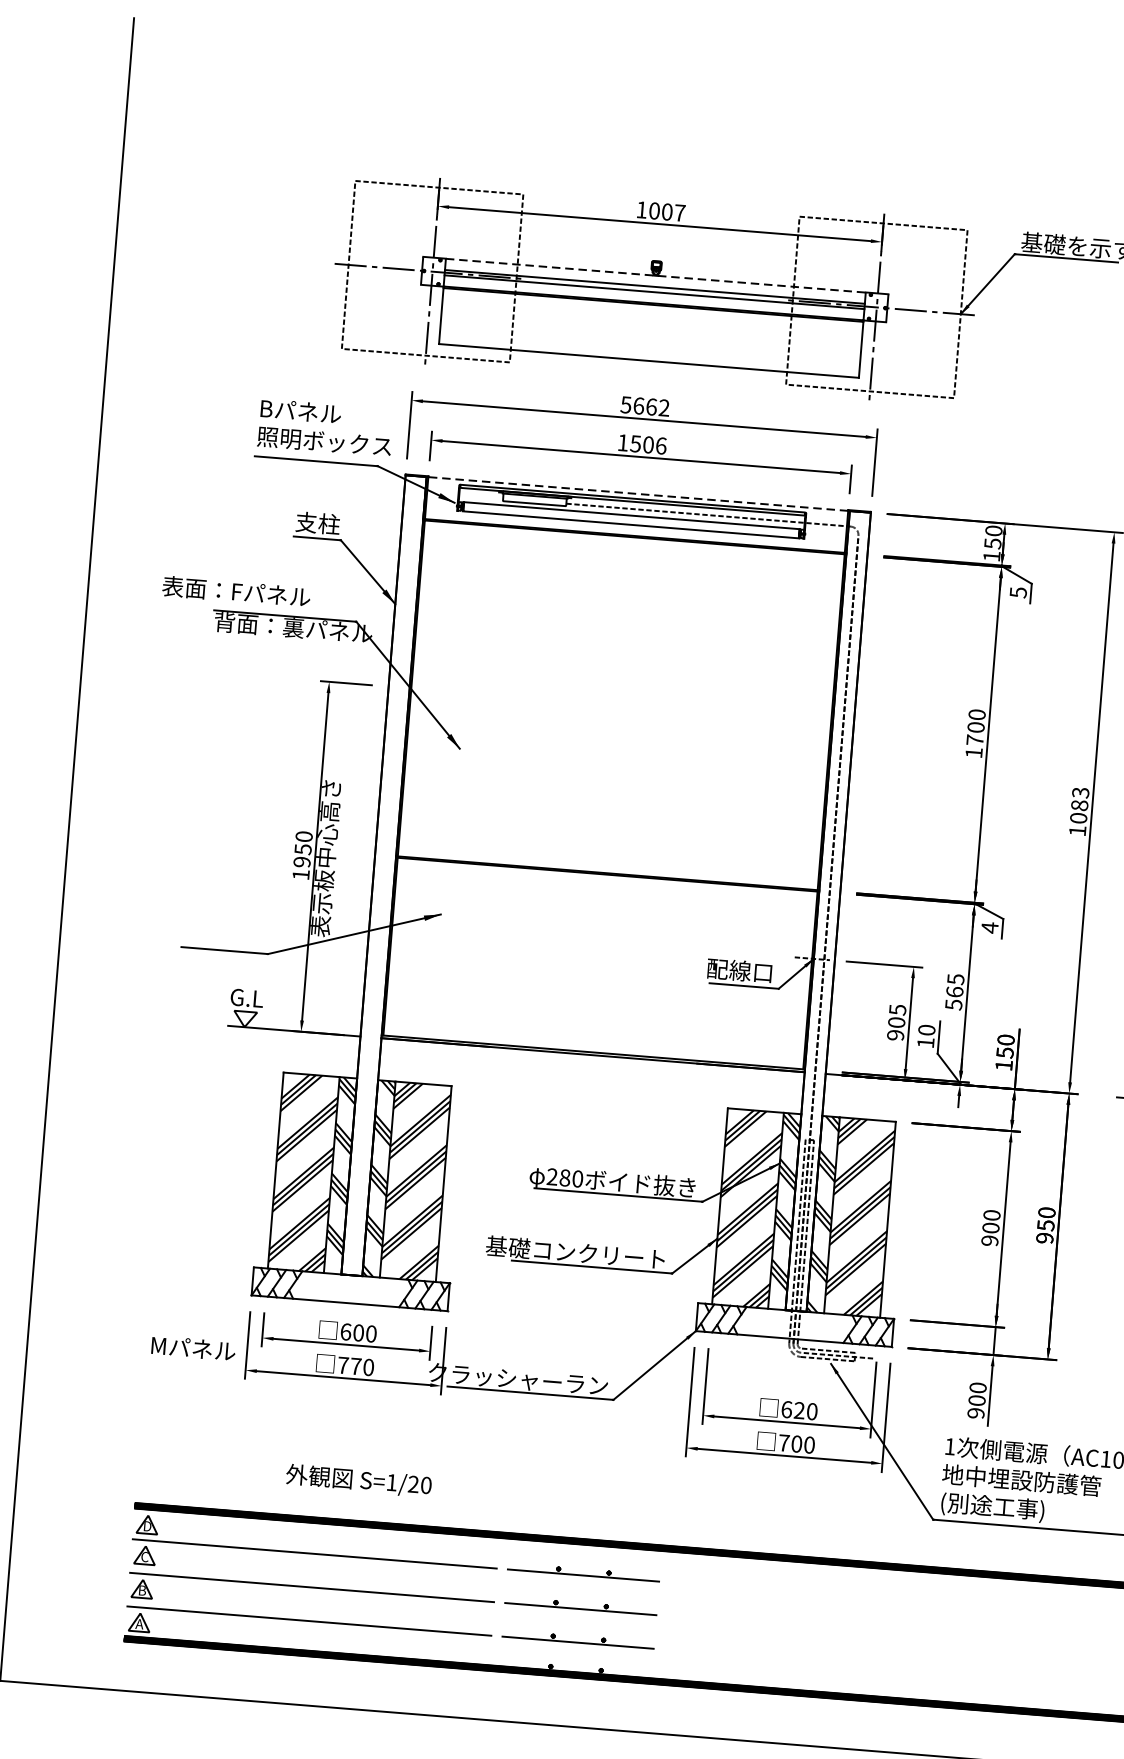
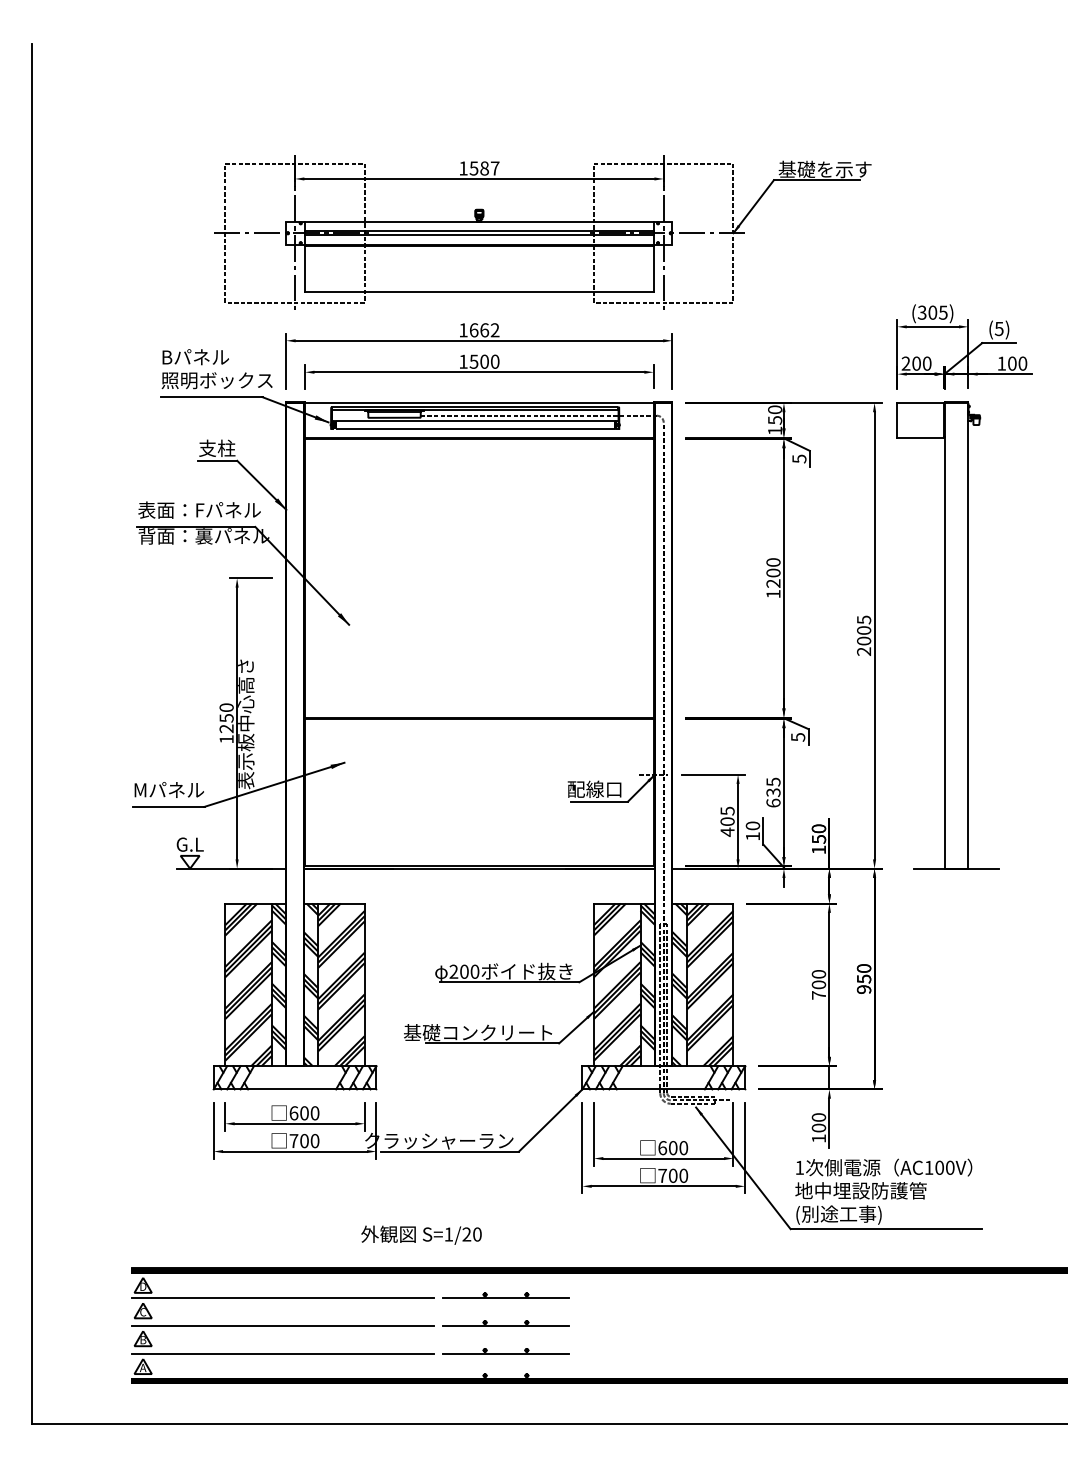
text: (659, 211) -> (478, 168), 1007 -> 1587
line: (655, 275) -> (479, 221), dashed -> solid
text: (626, 405) -> (463, 330), 5662 -> 1662
text: (661, 445) -> (495, 361), 1506 -> 1500
line: (637, 493) -> (478, 402), dashed -> solid
text: (236, 590) -> (199, 509), moved
text: (975, 740) -> (773, 583), 1700 -> 1200
text: (1078, 811) -> (863, 635), 1083 -> 2005
text: (301, 861) -> (226, 728), 1950 -> 1250
text: (990, 928) -> (798, 737), 4 -> 5
text: (954, 997) -> (773, 797), 565 -> 635
text: (895, 1034) -> (727, 831), 905 -> 405
text: (565, 1177) -> (464, 971), 280 -> 200
text: (989, 1240) -> (818, 995), 900 -> 700
text: (192, 1347) -> (168, 789), moved
text: (355, 1366) -> (304, 1141), 770 -> 700
text: (798, 1411) -> (672, 1148), 620 -> 600
text: (975, 1413) -> (818, 1138), 900 -> 100
text: (358, 1479) -> (421, 1234), moved

